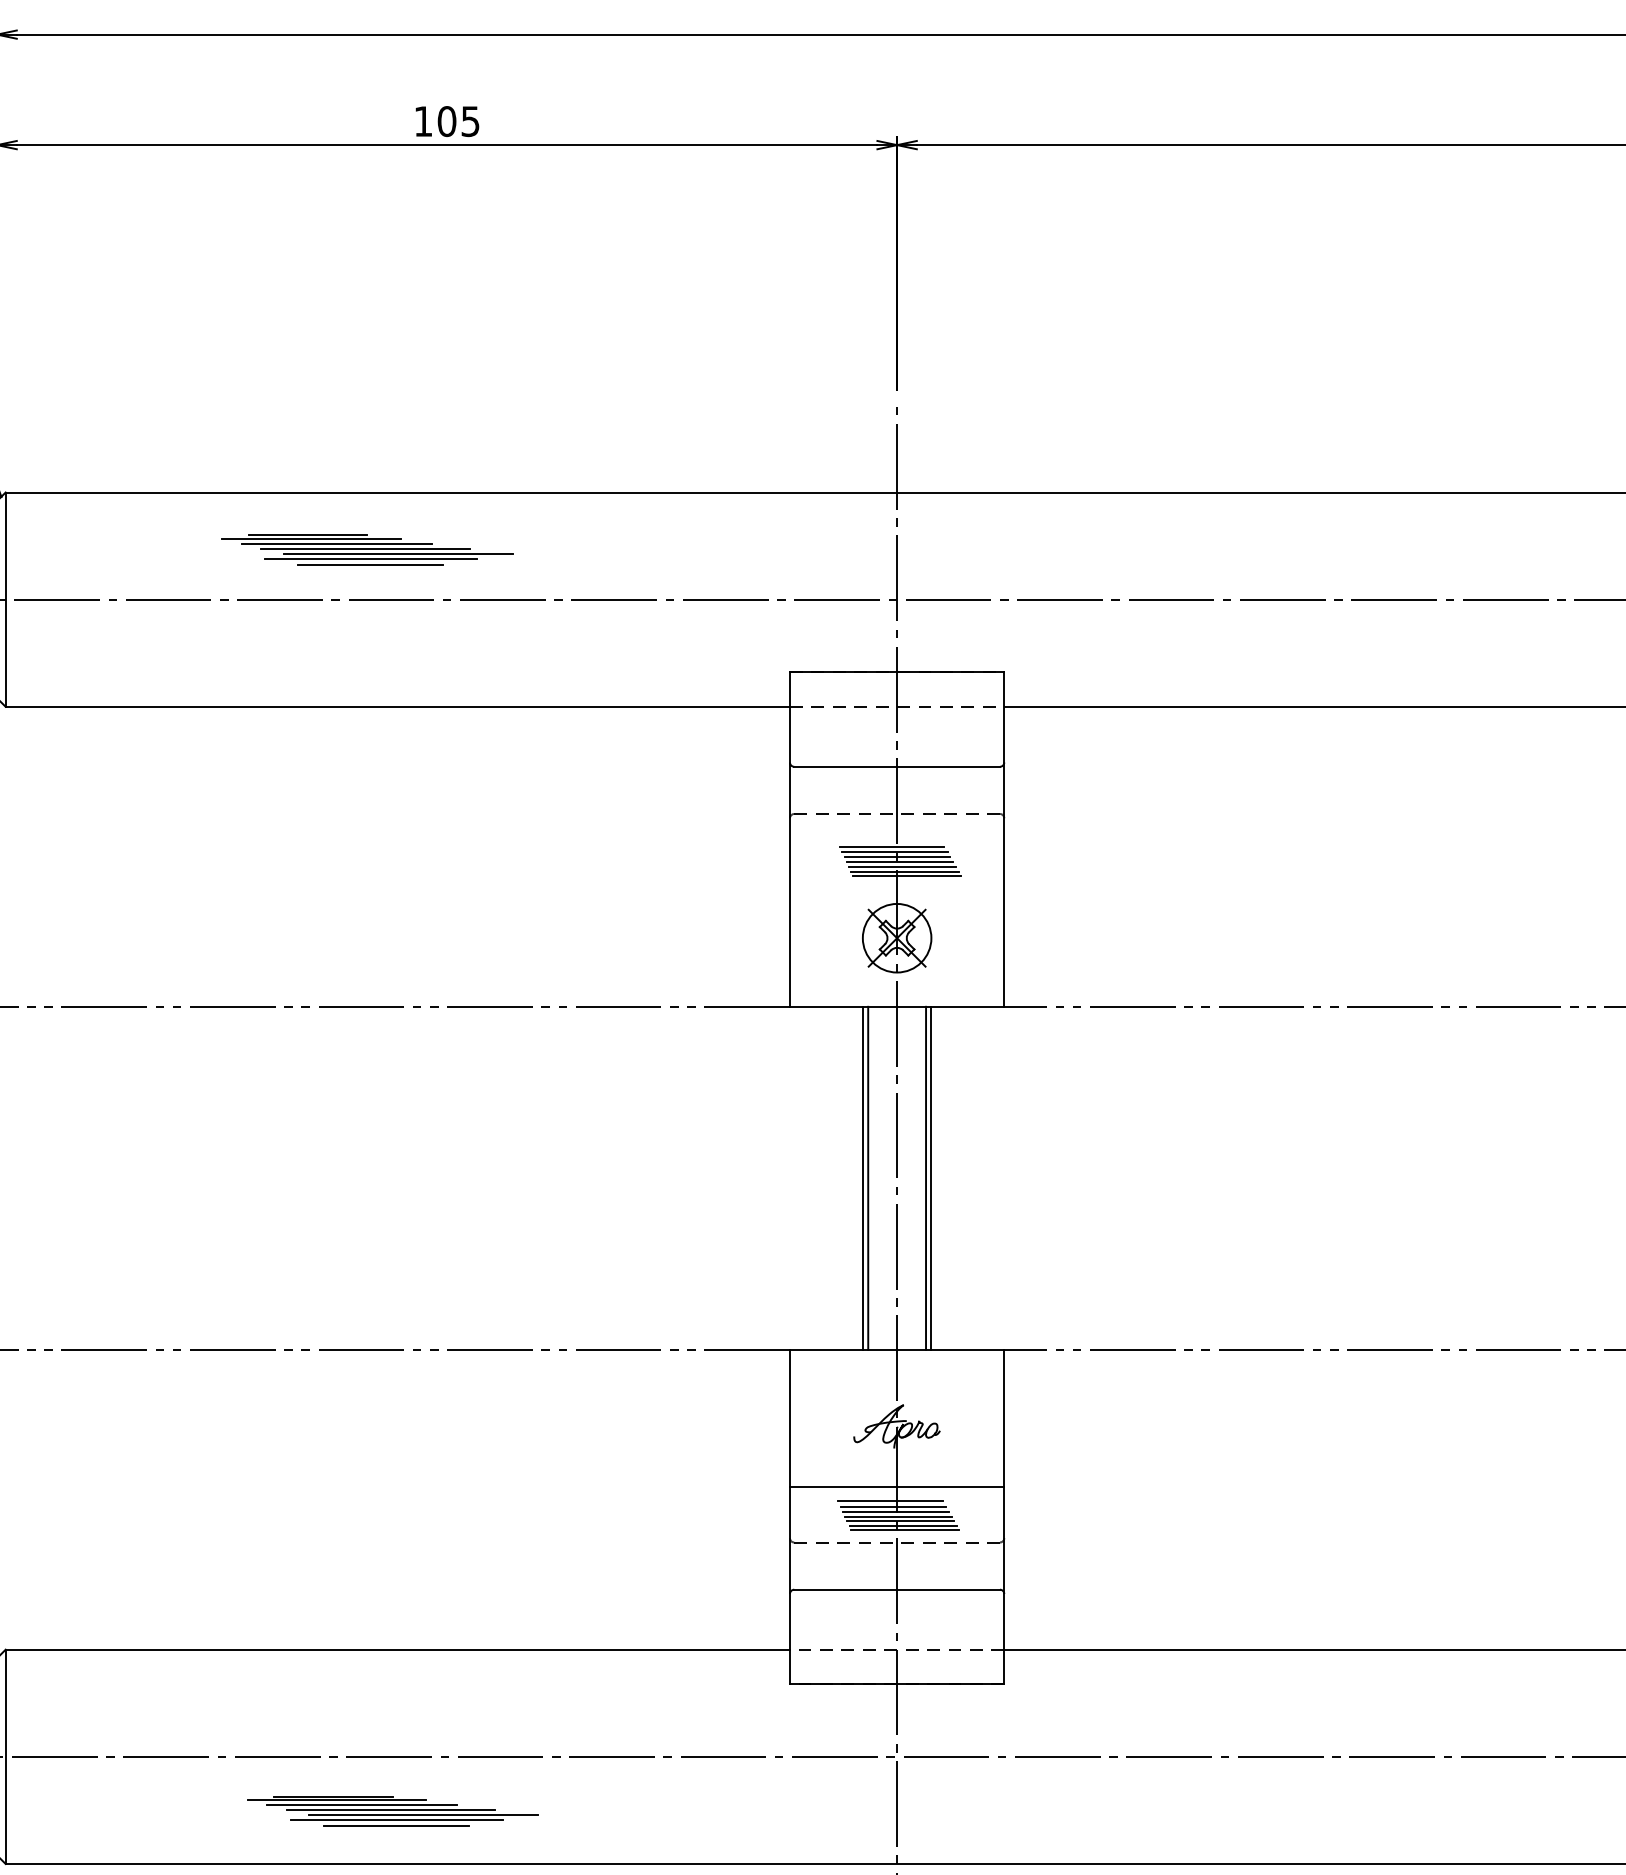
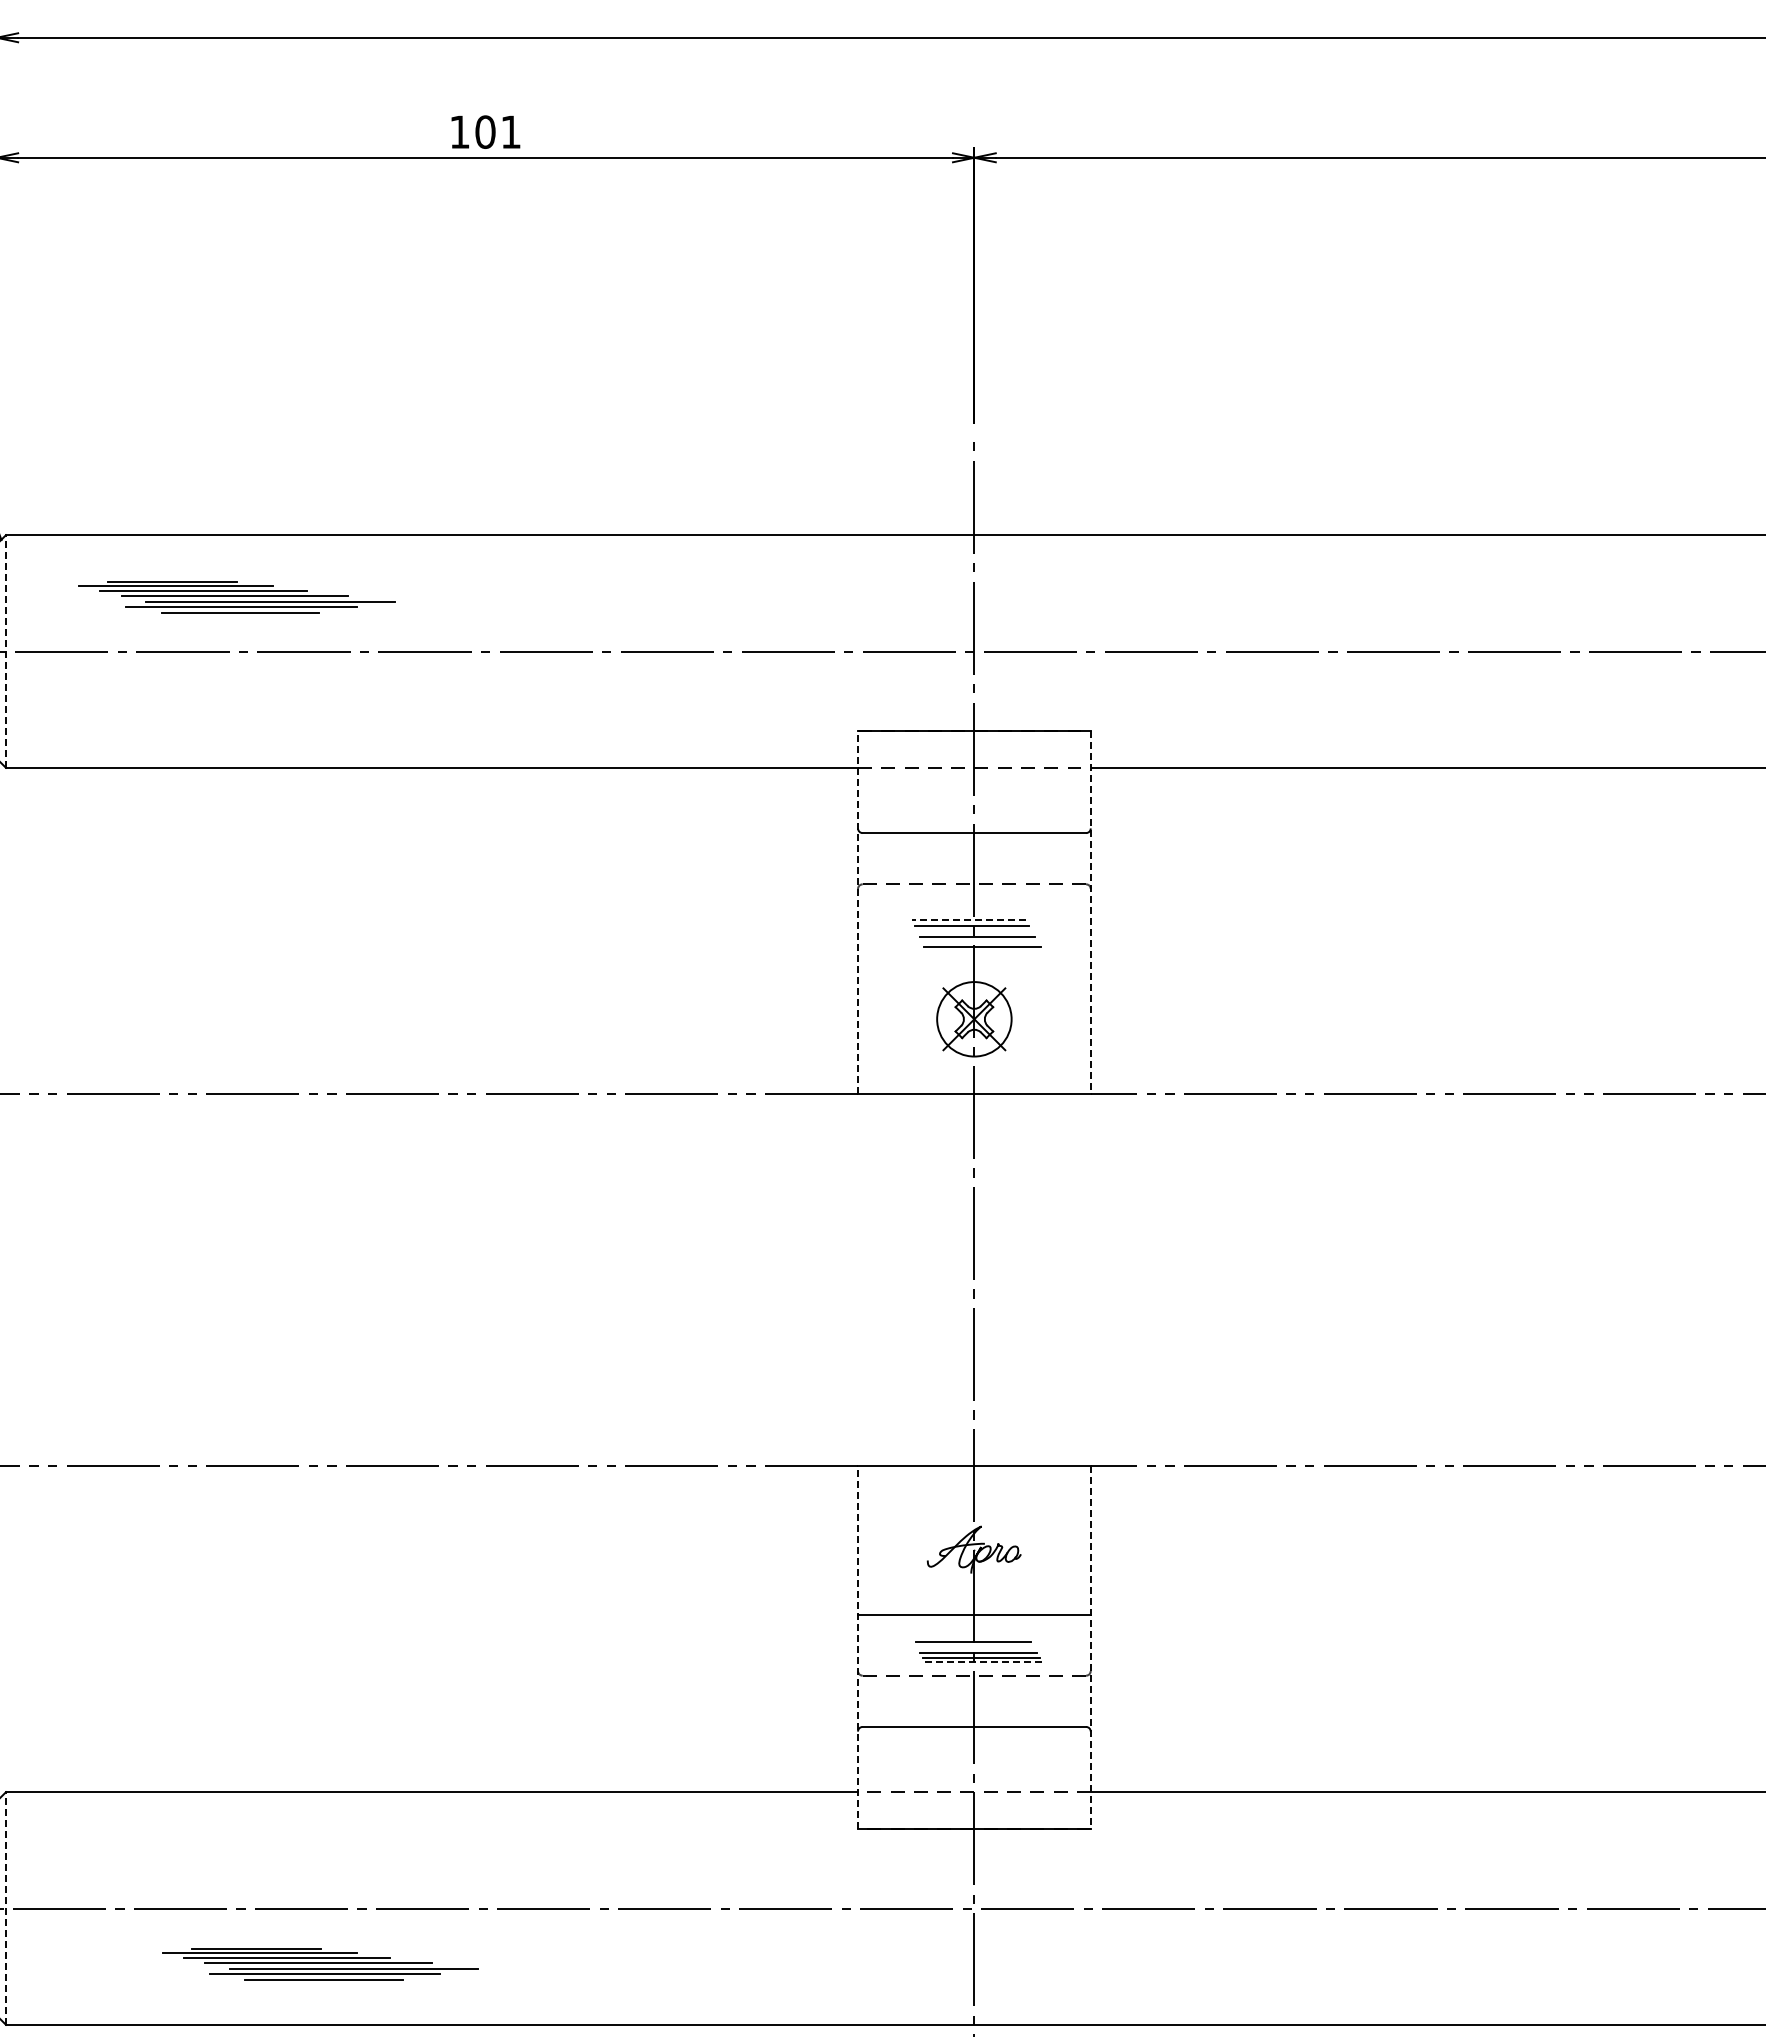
text: (470, 120) -> (510, 131), 105 -> 101
part: (366, 549) -> (236, 597), moved
line: (6, 599) -> (6, 651), solid -> dashed
line: (790, 839) -> (858, 912), solid -> dashed
line: (1004, 839) -> (1090, 912), solid -> dashed
line: (891, 846) -> (968, 919), solid -> dashed
line: (897, 857) -> (974, 931), removed
line: (902, 866) -> (980, 941), removed
line: (906, 875) -> (984, 951), removed
line: (863, 1177) -> (937, 1279), removed
line: (867, 1177) -> (942, 1279), removed
line: (925, 1177) -> (1005, 1279), removed
line: (931, 1177) -> (1011, 1279), removed
line: (889, 1500) -> (966, 1630), removed
line: (893, 1506) -> (970, 1636), removed
line: (790, 1516) -> (858, 1647), solid -> dashed
line: (898, 1516) -> (975, 1647), removed
line: (1004, 1516) -> (1090, 1647), solid -> dashed
line: (905, 1530) -> (983, 1662), solid -> dashed
line: (6, 1756) -> (6, 1908), solid -> dashed
part: (392, 1811) -> (320, 1964), moved

